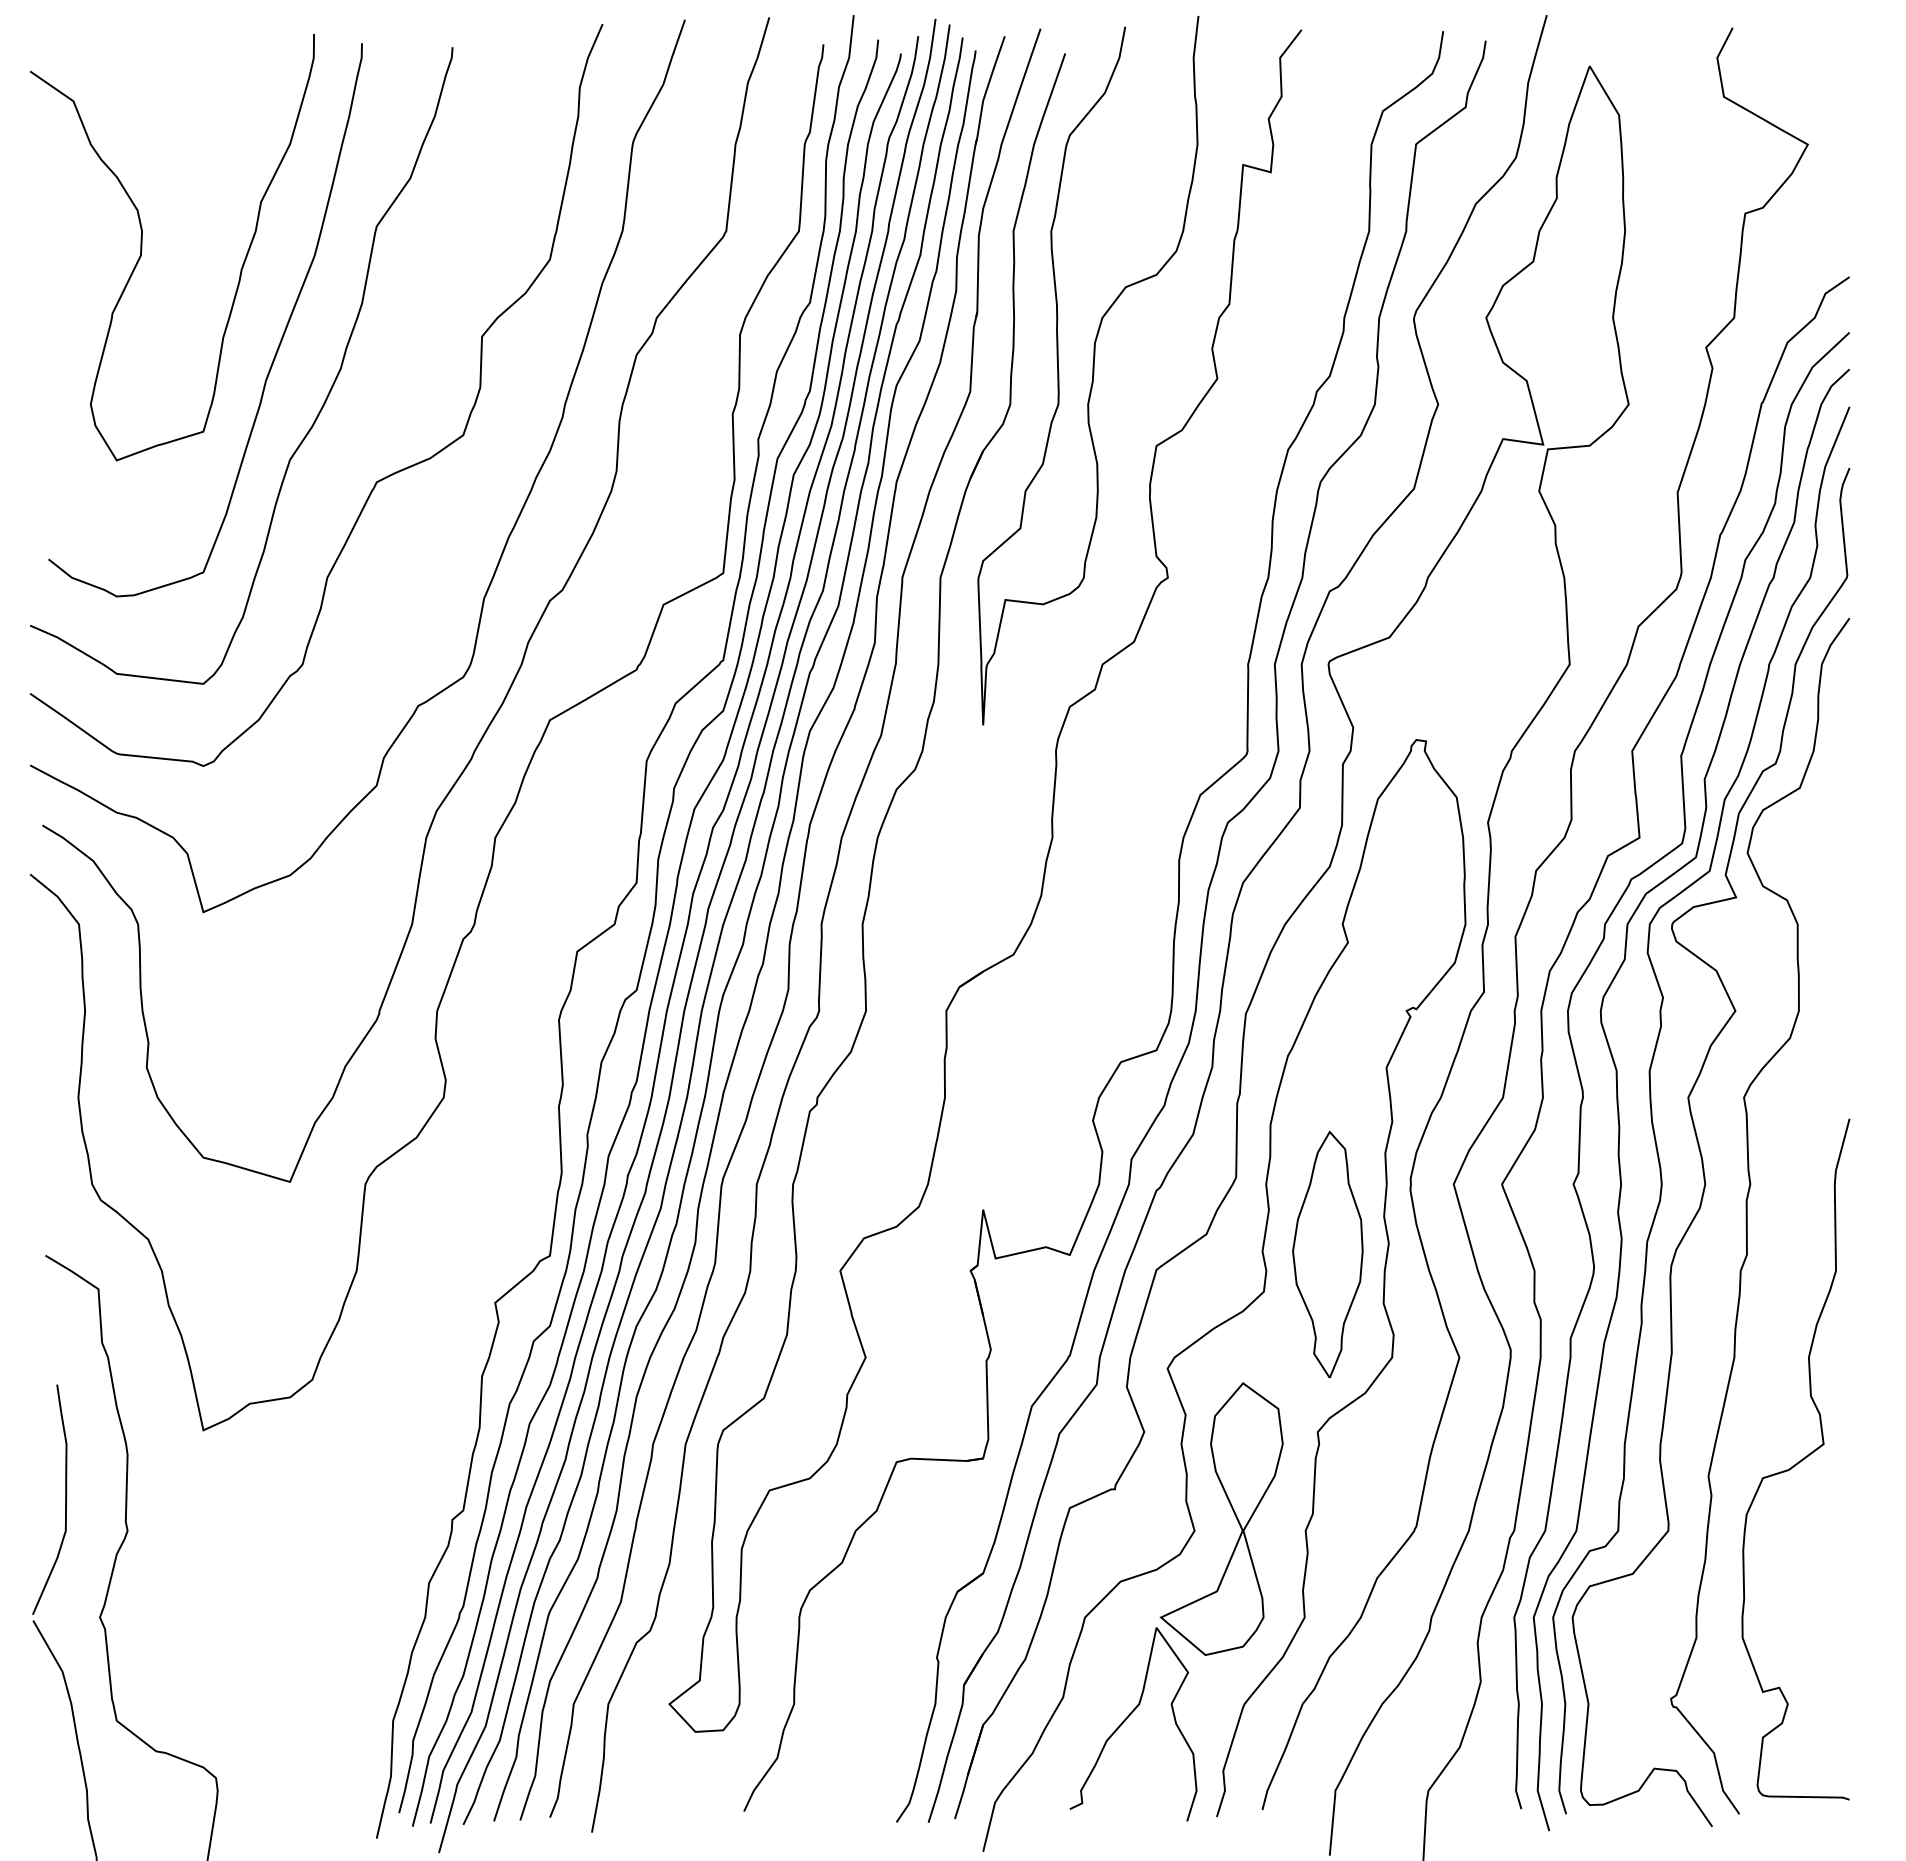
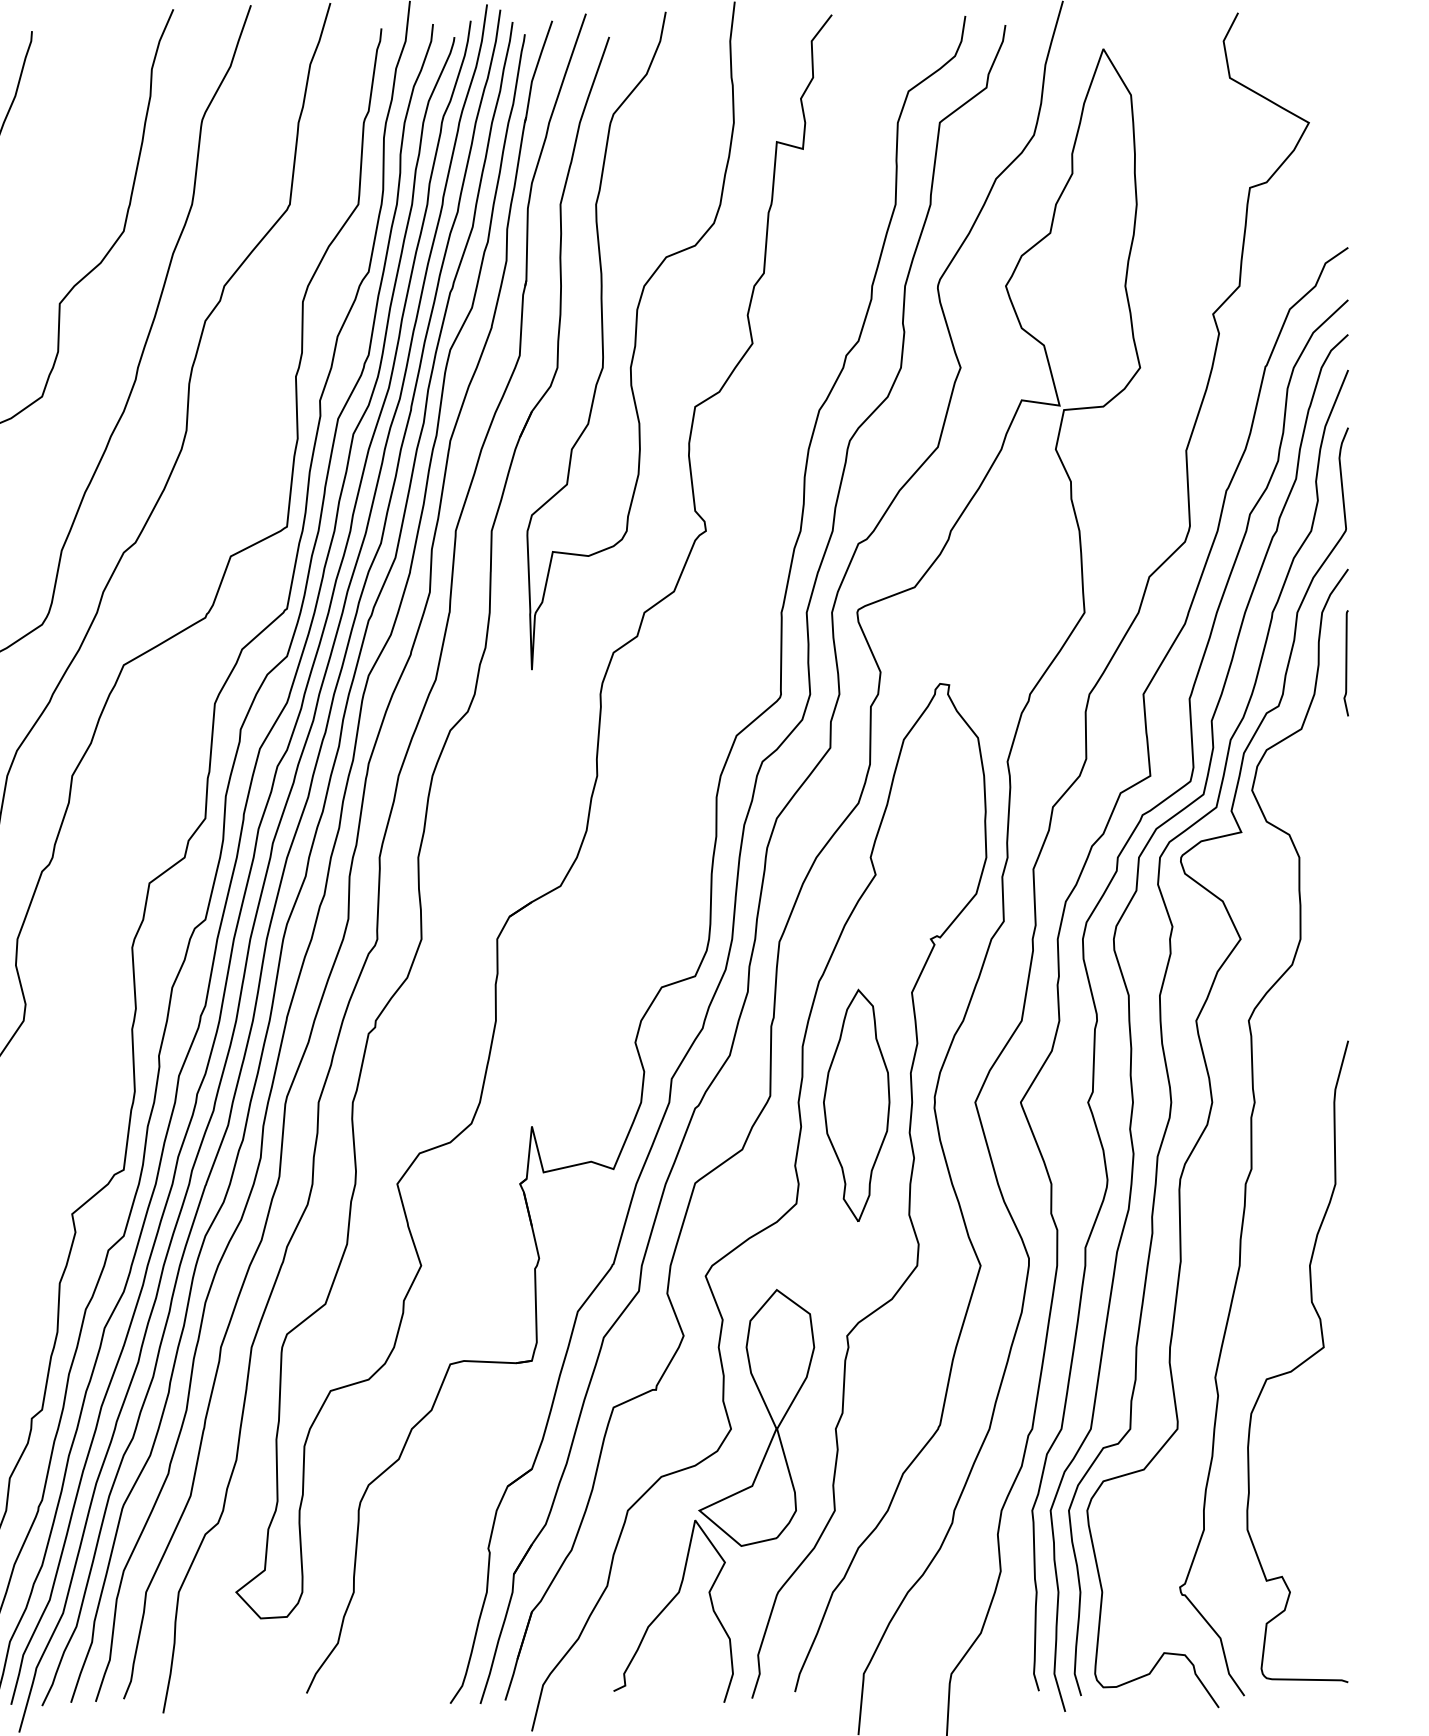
curve: (1847, 717) -> (1346, 662), added
part: (1327, 1254) -> (856, 1105), moved

